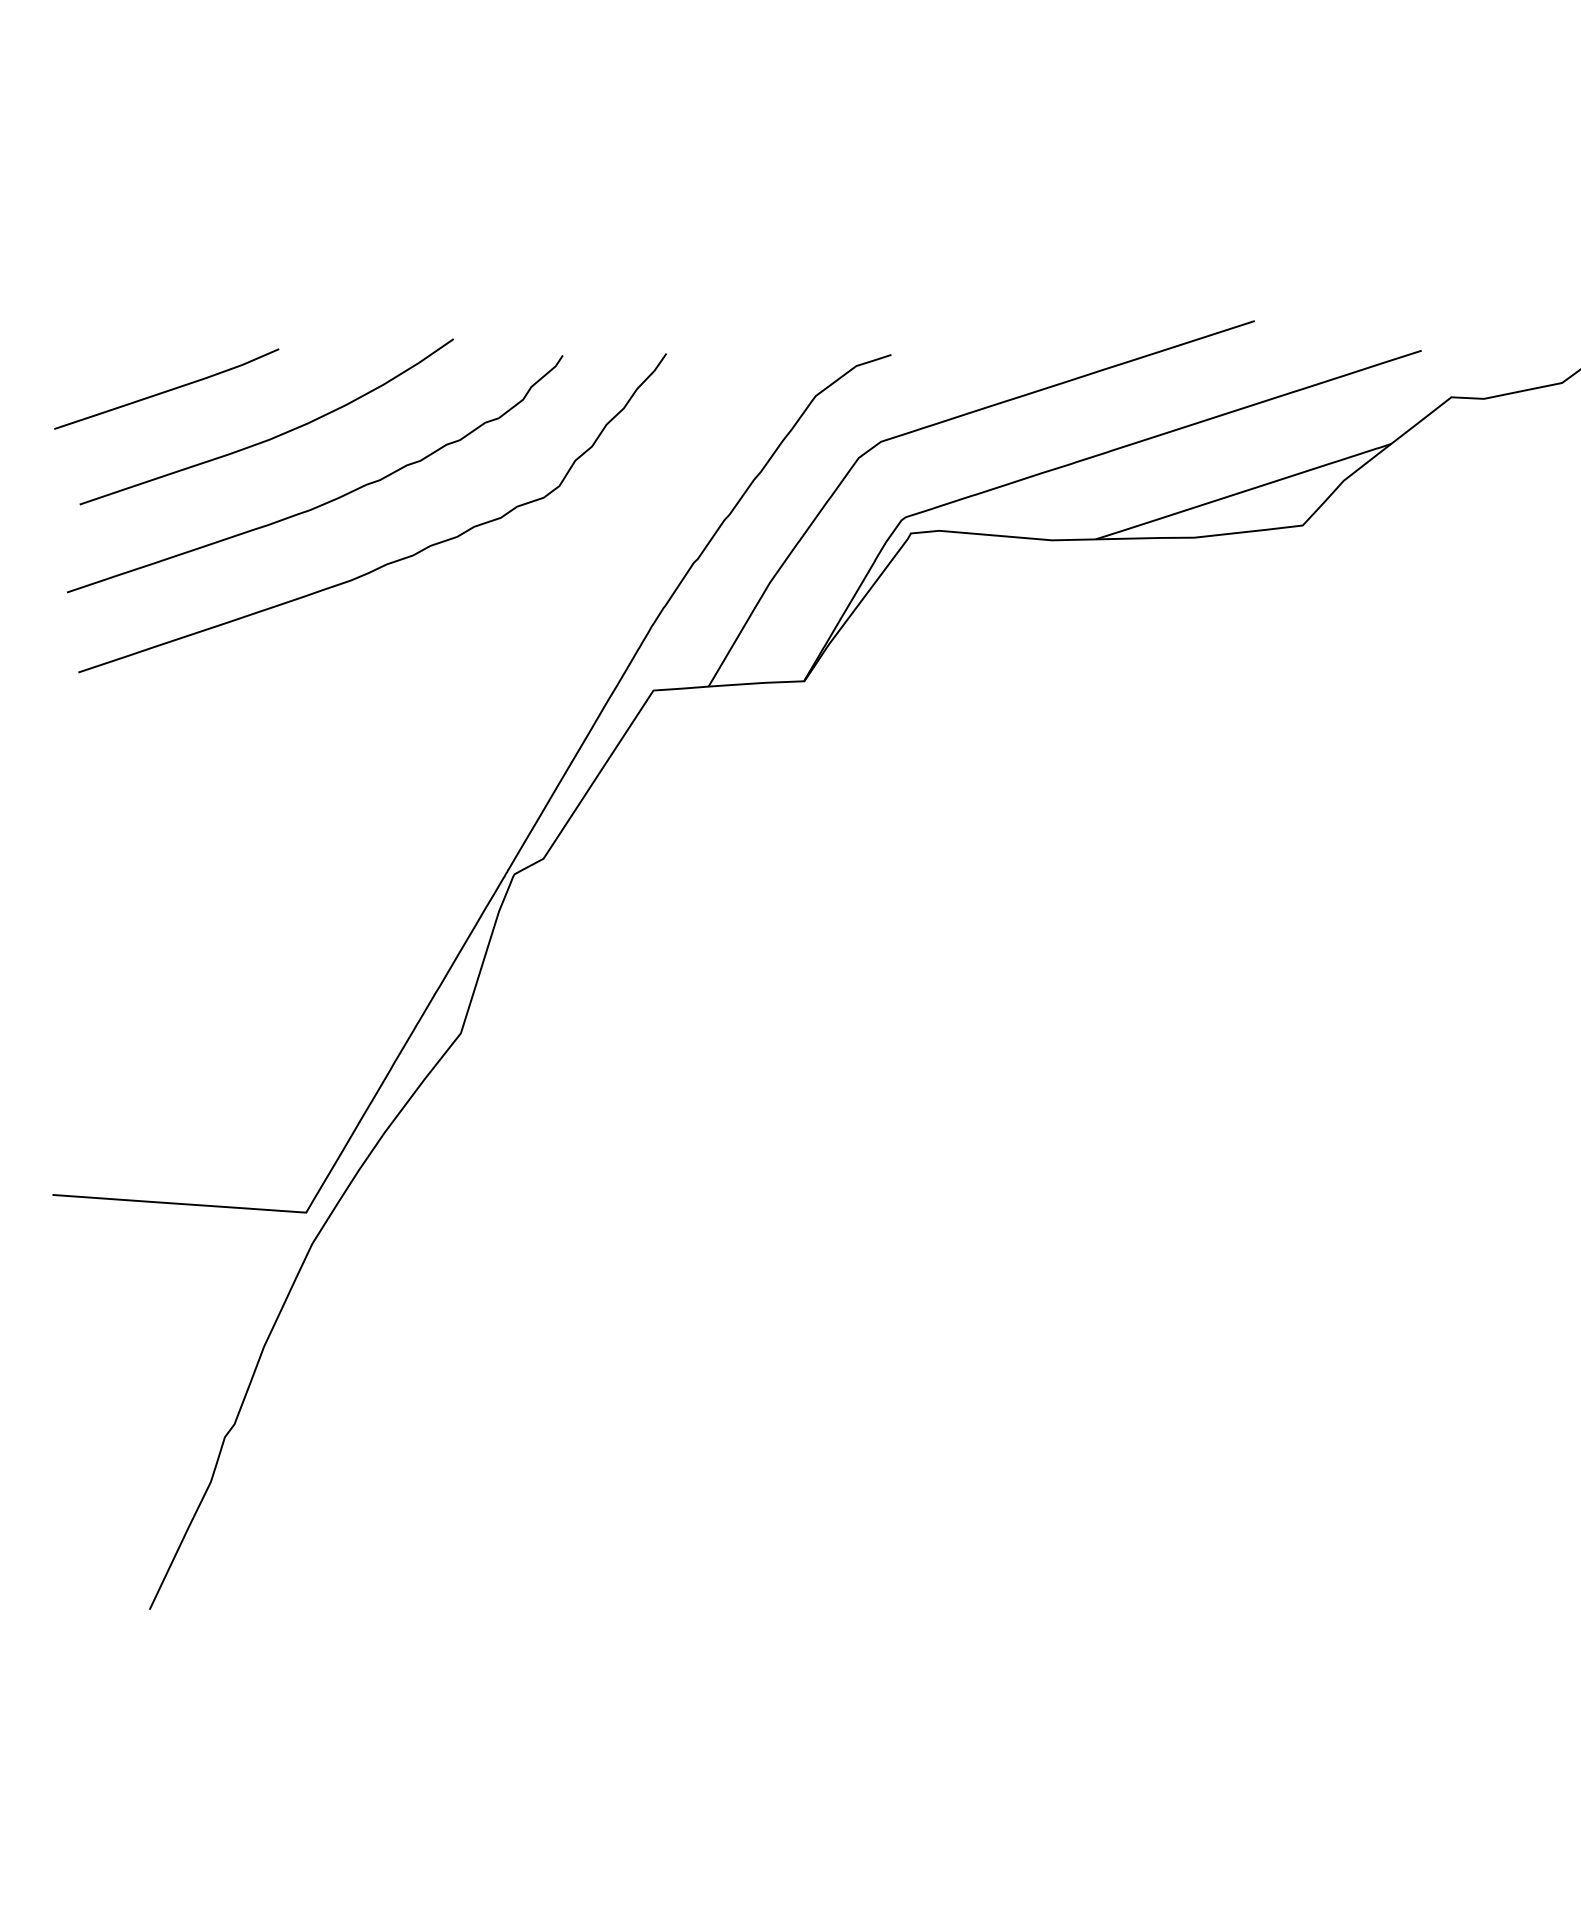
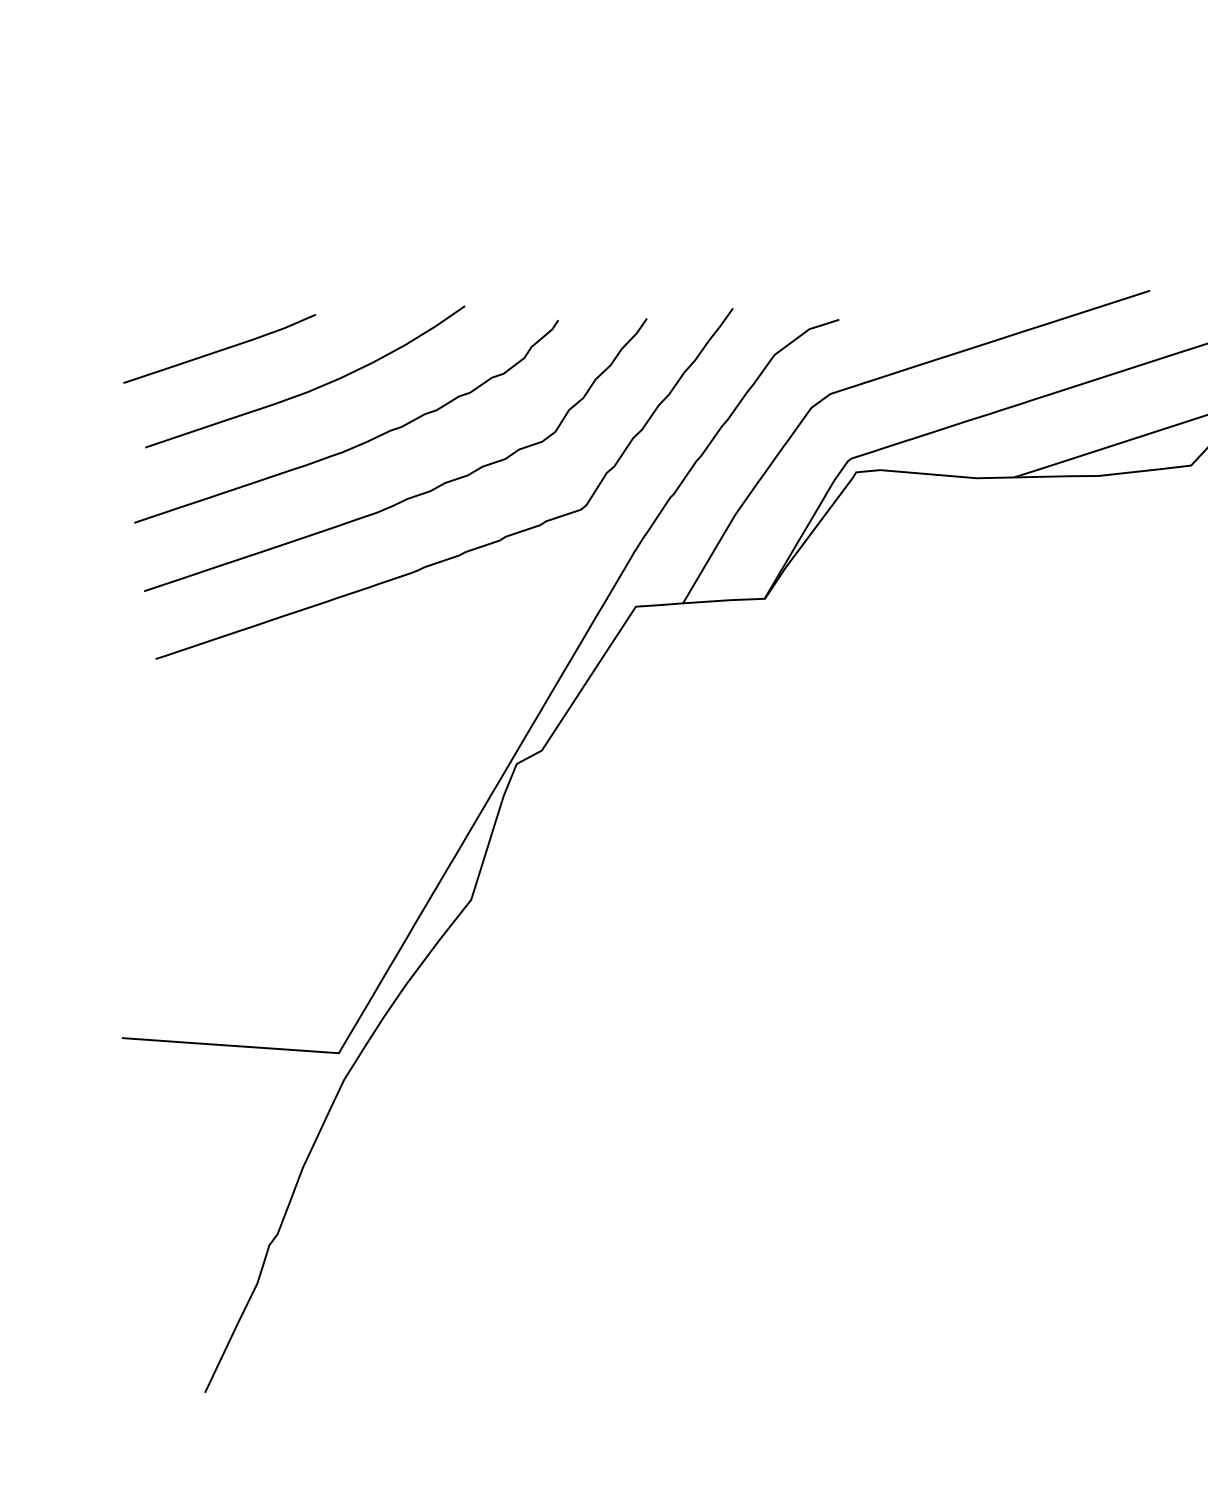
curve: (454, 625) -> (465, 551), added

